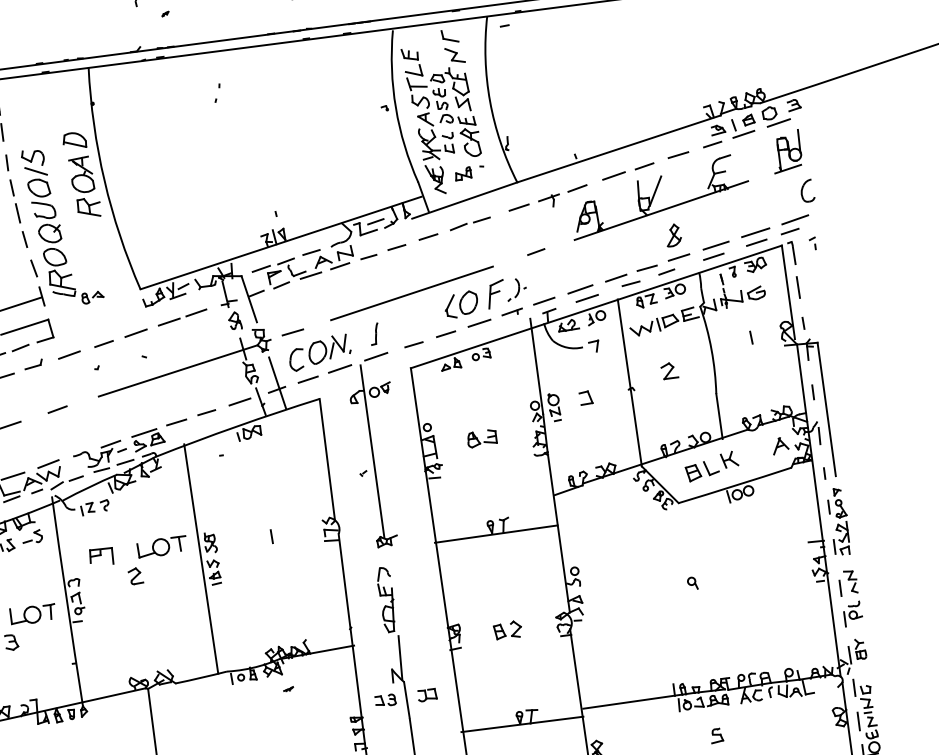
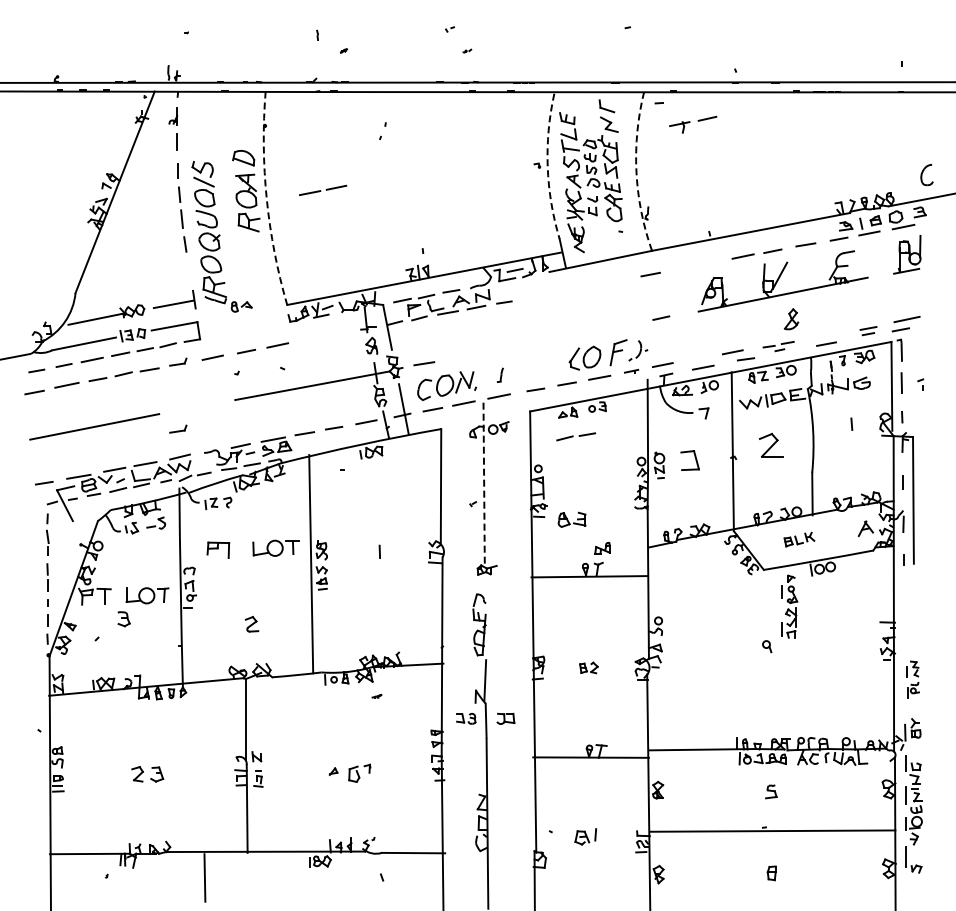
arc: (490, 102) -> (636, 172), solid -> dashed
arc: (395, 107) -> (547, 166), solid -> dashed
part: (463, 173) -> (602, 547), moved
arc: (104, 181) -> (266, 199), solid -> dashed
part: (807, 191) -> (926, 175), moved
part: (563, 196) -> (693, 124), moved
part: (470, 223) -> (576, 436), moved
line: (428, 236) -> (562, 290), removed
part: (756, 236) -> (868, 330), size x0.6
part: (812, 243) -> (920, 384), moved
line: (715, 245) -> (829, 333), removed
line: (396, 246) -> (531, 296), removed
part: (663, 265) -> (778, 346), size x0.6
line: (34, 268) -> (190, 272), removed
line: (579, 289) -> (697, 358), removed
line: (412, 293) -> (540, 341), removed
part: (512, 312) -> (631, 371), size x0.7
line: (185, 316) -> (325, 189), moved
part: (374, 333) -> (500, 374), size x0.7
part: (669, 371) -> (771, 445), size x1.6
part: (585, 398) -> (689, 460), size x1.6
line: (56, 409) -> (194, 407), removed
part: (42, 434) -> (178, 428), added
part: (481, 438) -> (571, 519), moved
line: (372, 451) -> (484, 484), solid -> dashed
part: (712, 466) -> (799, 539), size x0.6
part: (839, 521) -> (789, 606), moved
part: (135, 576) -> (251, 624), moved
part: (851, 598) -> (913, 679), size x0.7
part: (507, 629) -> (588, 667), size x0.7

